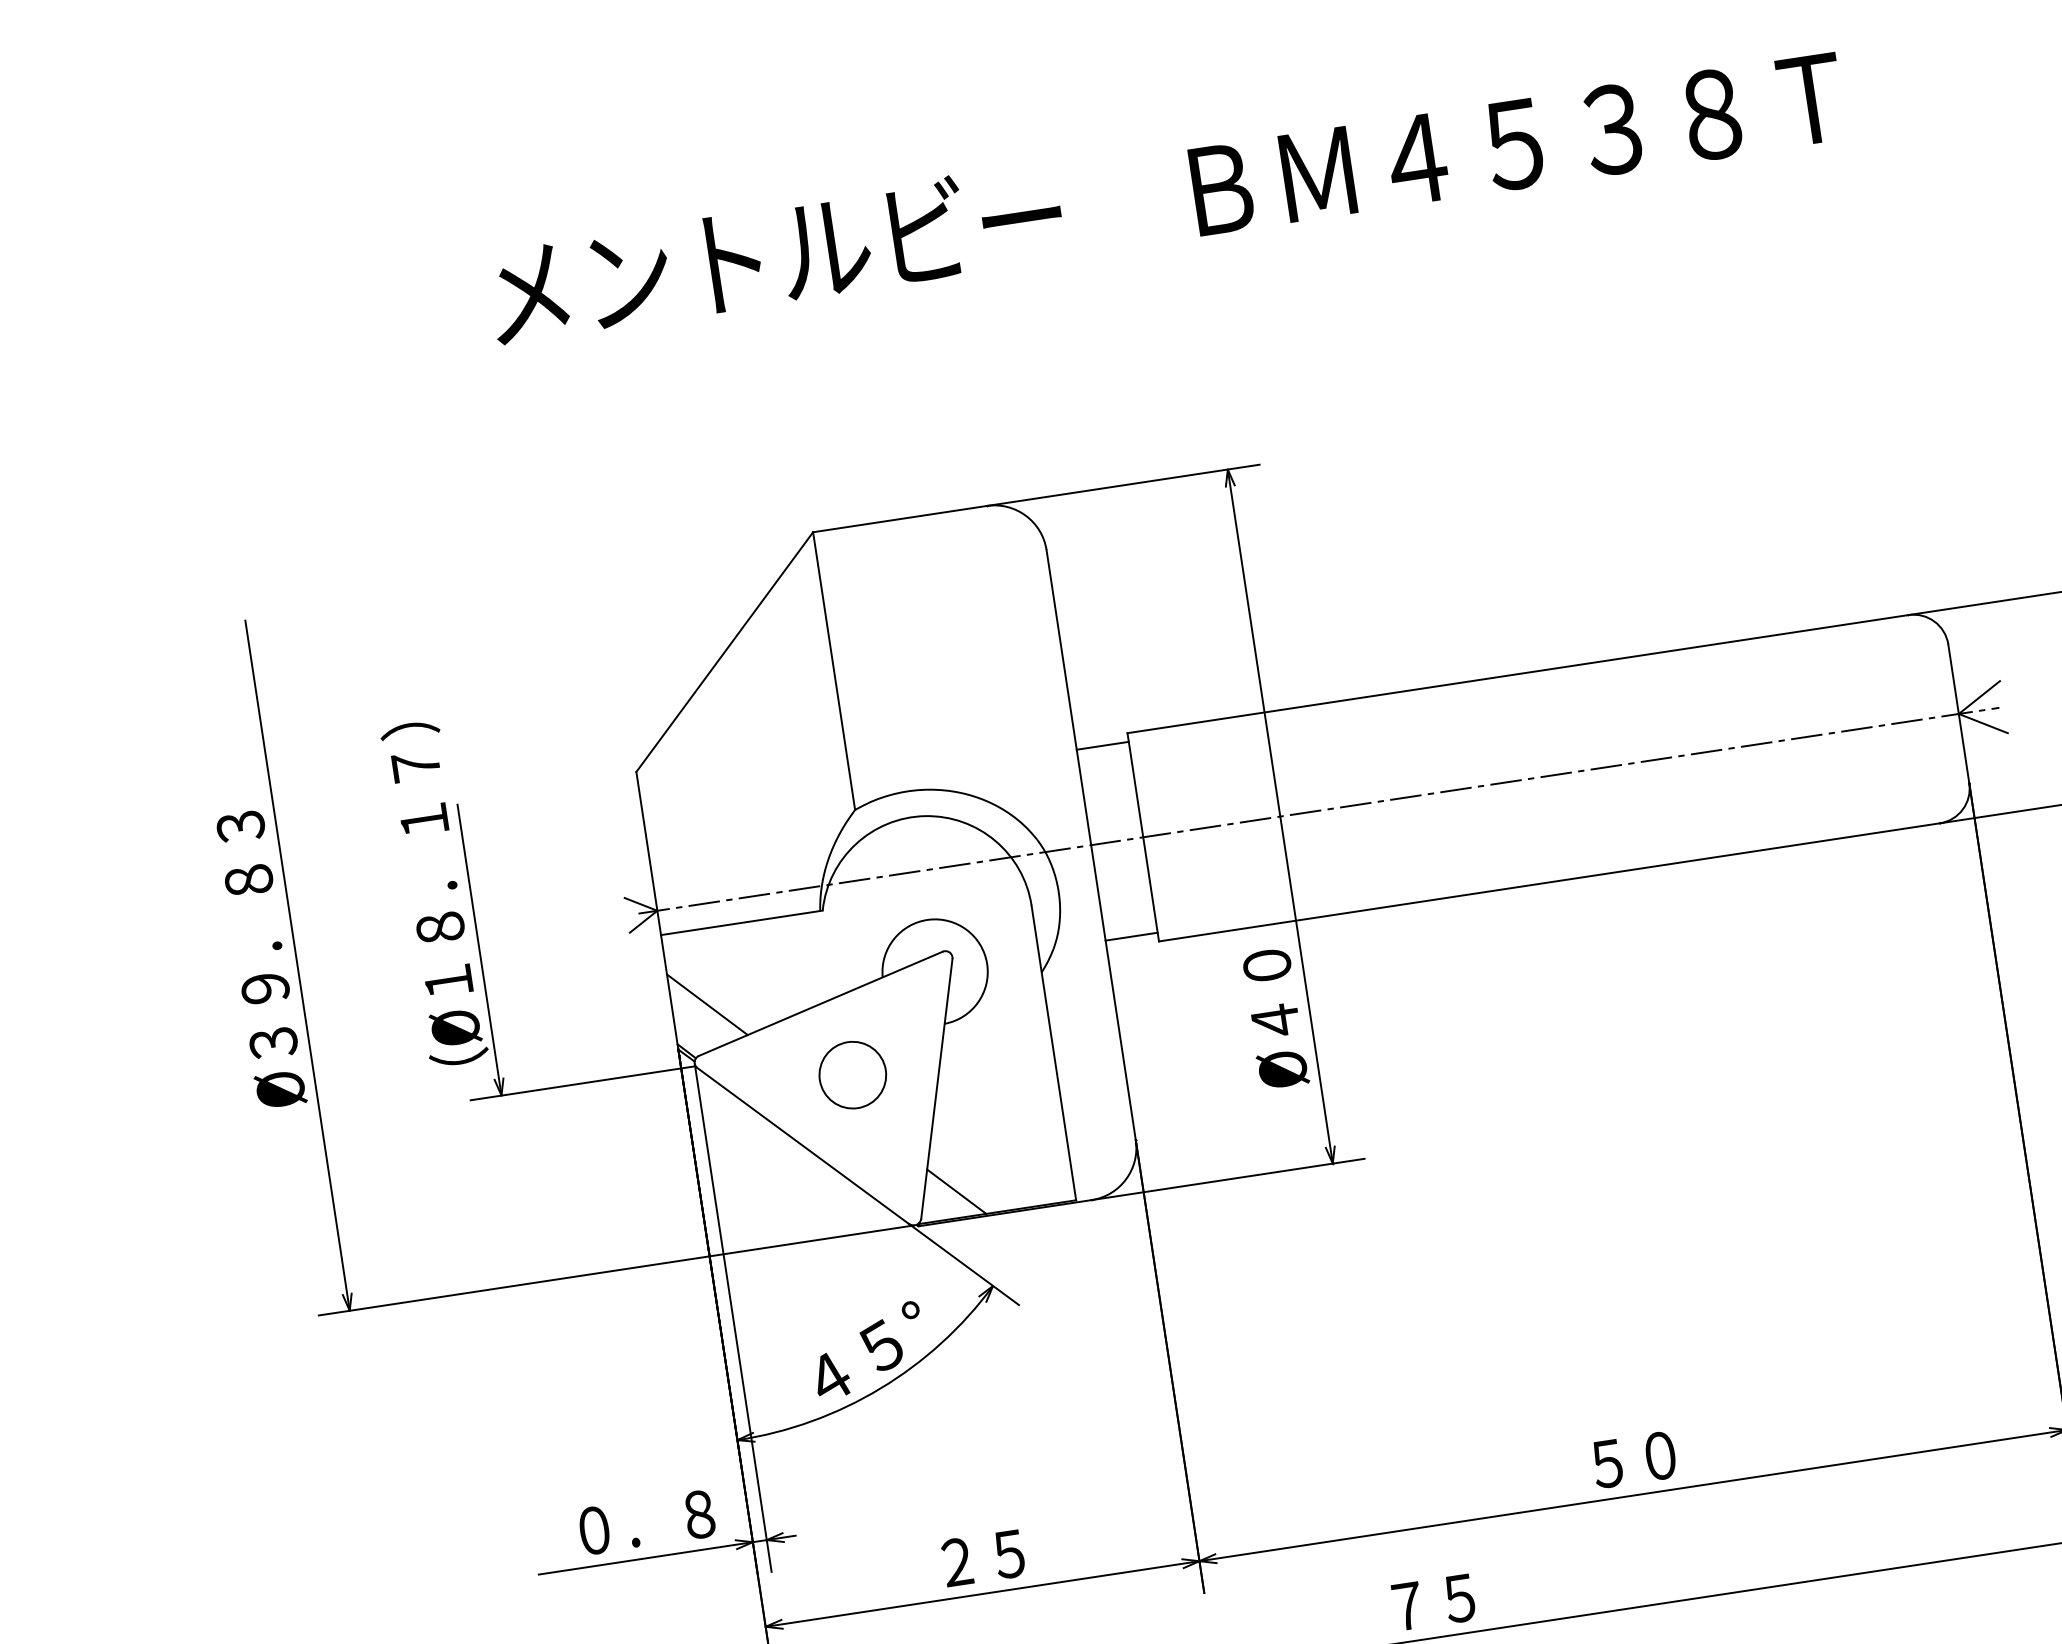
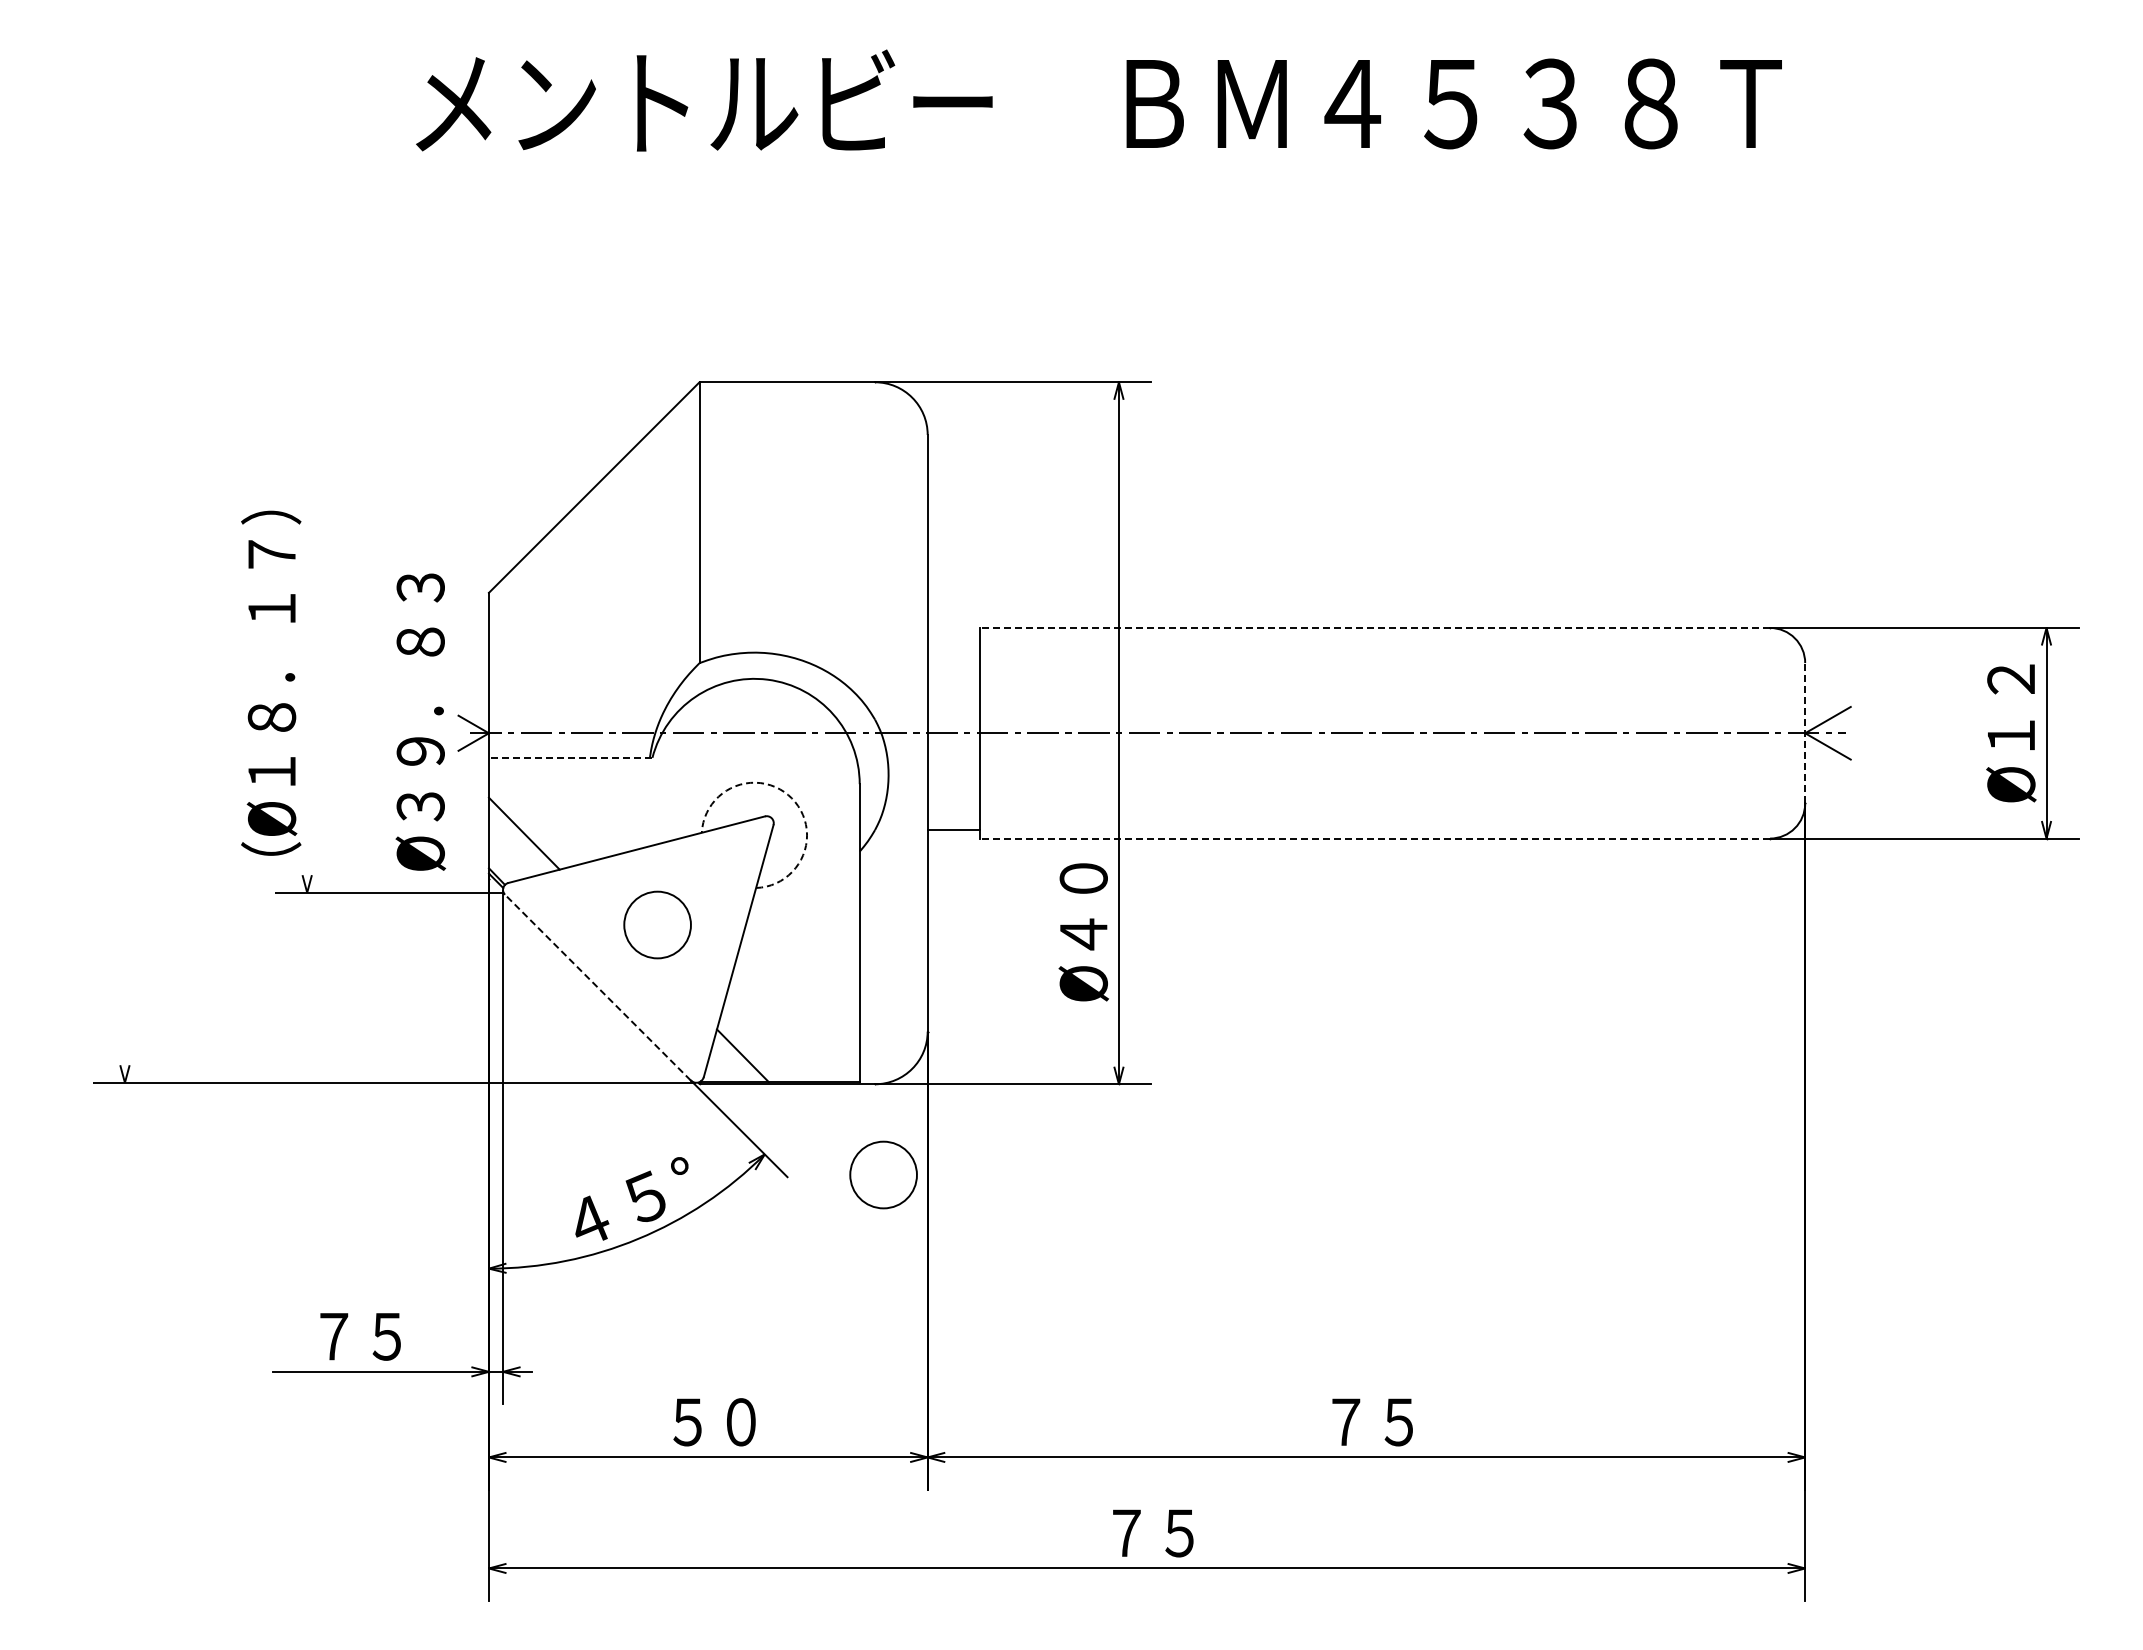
line: (1518, 673) -> (1375, 627), solid -> dashed
line: (1959, 713) -> (1805, 732), solid -> dashed
line: (1102, 745) -> (953, 636), removed
line: (1549, 882) -> (1375, 838), solid -> dashed
line: (741, 922) -> (570, 757), solid -> dashed
arc: (966, 930) -> (791, 798), solid -> dashed
line: (479, 950) -> (307, 745), removed
text: (260, 958) -> (420, 721), moved
line: (297, 965) -> (124, 733), removed
line: (802, 1145) -> (597, 987), solid -> dashed
circle: (1113, 1288) -> (883, 1174), added
text: (1634, 1460) -> (1372, 1422), ５０ -> ７５
text: (646, 1522) -> (386, 1336), ０．８ -> ７５
text: (983, 1558) -> (714, 1422), ２５ -> ５０

